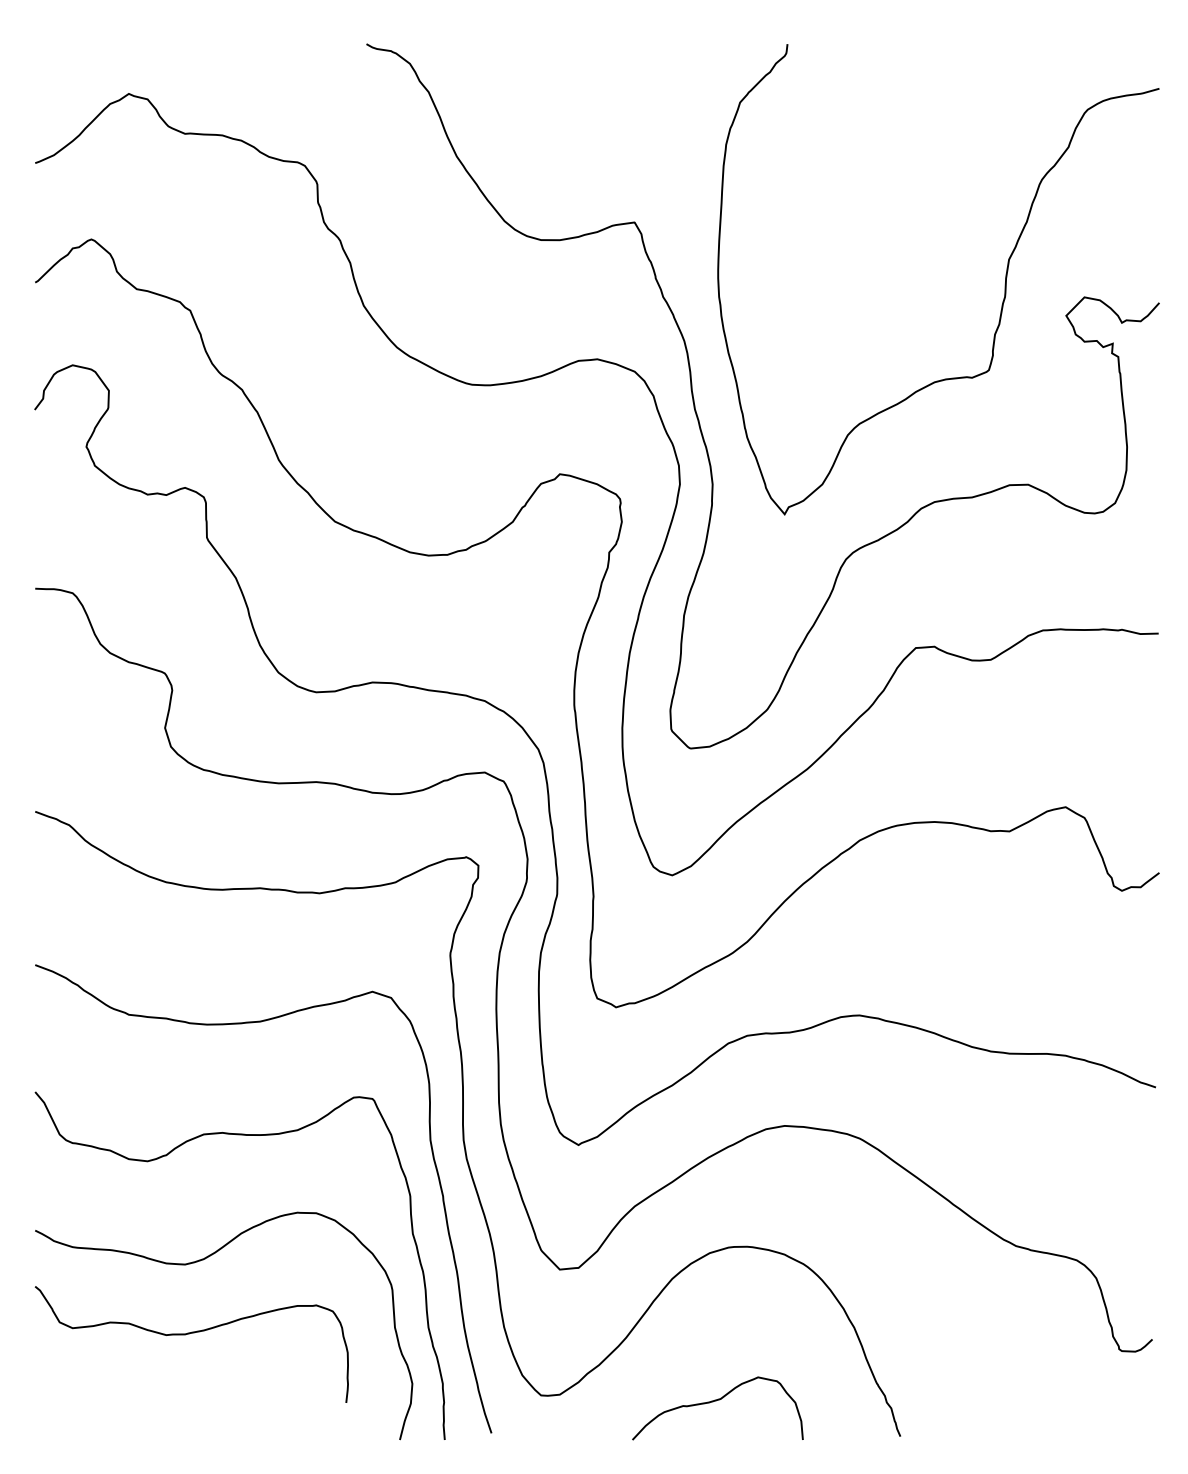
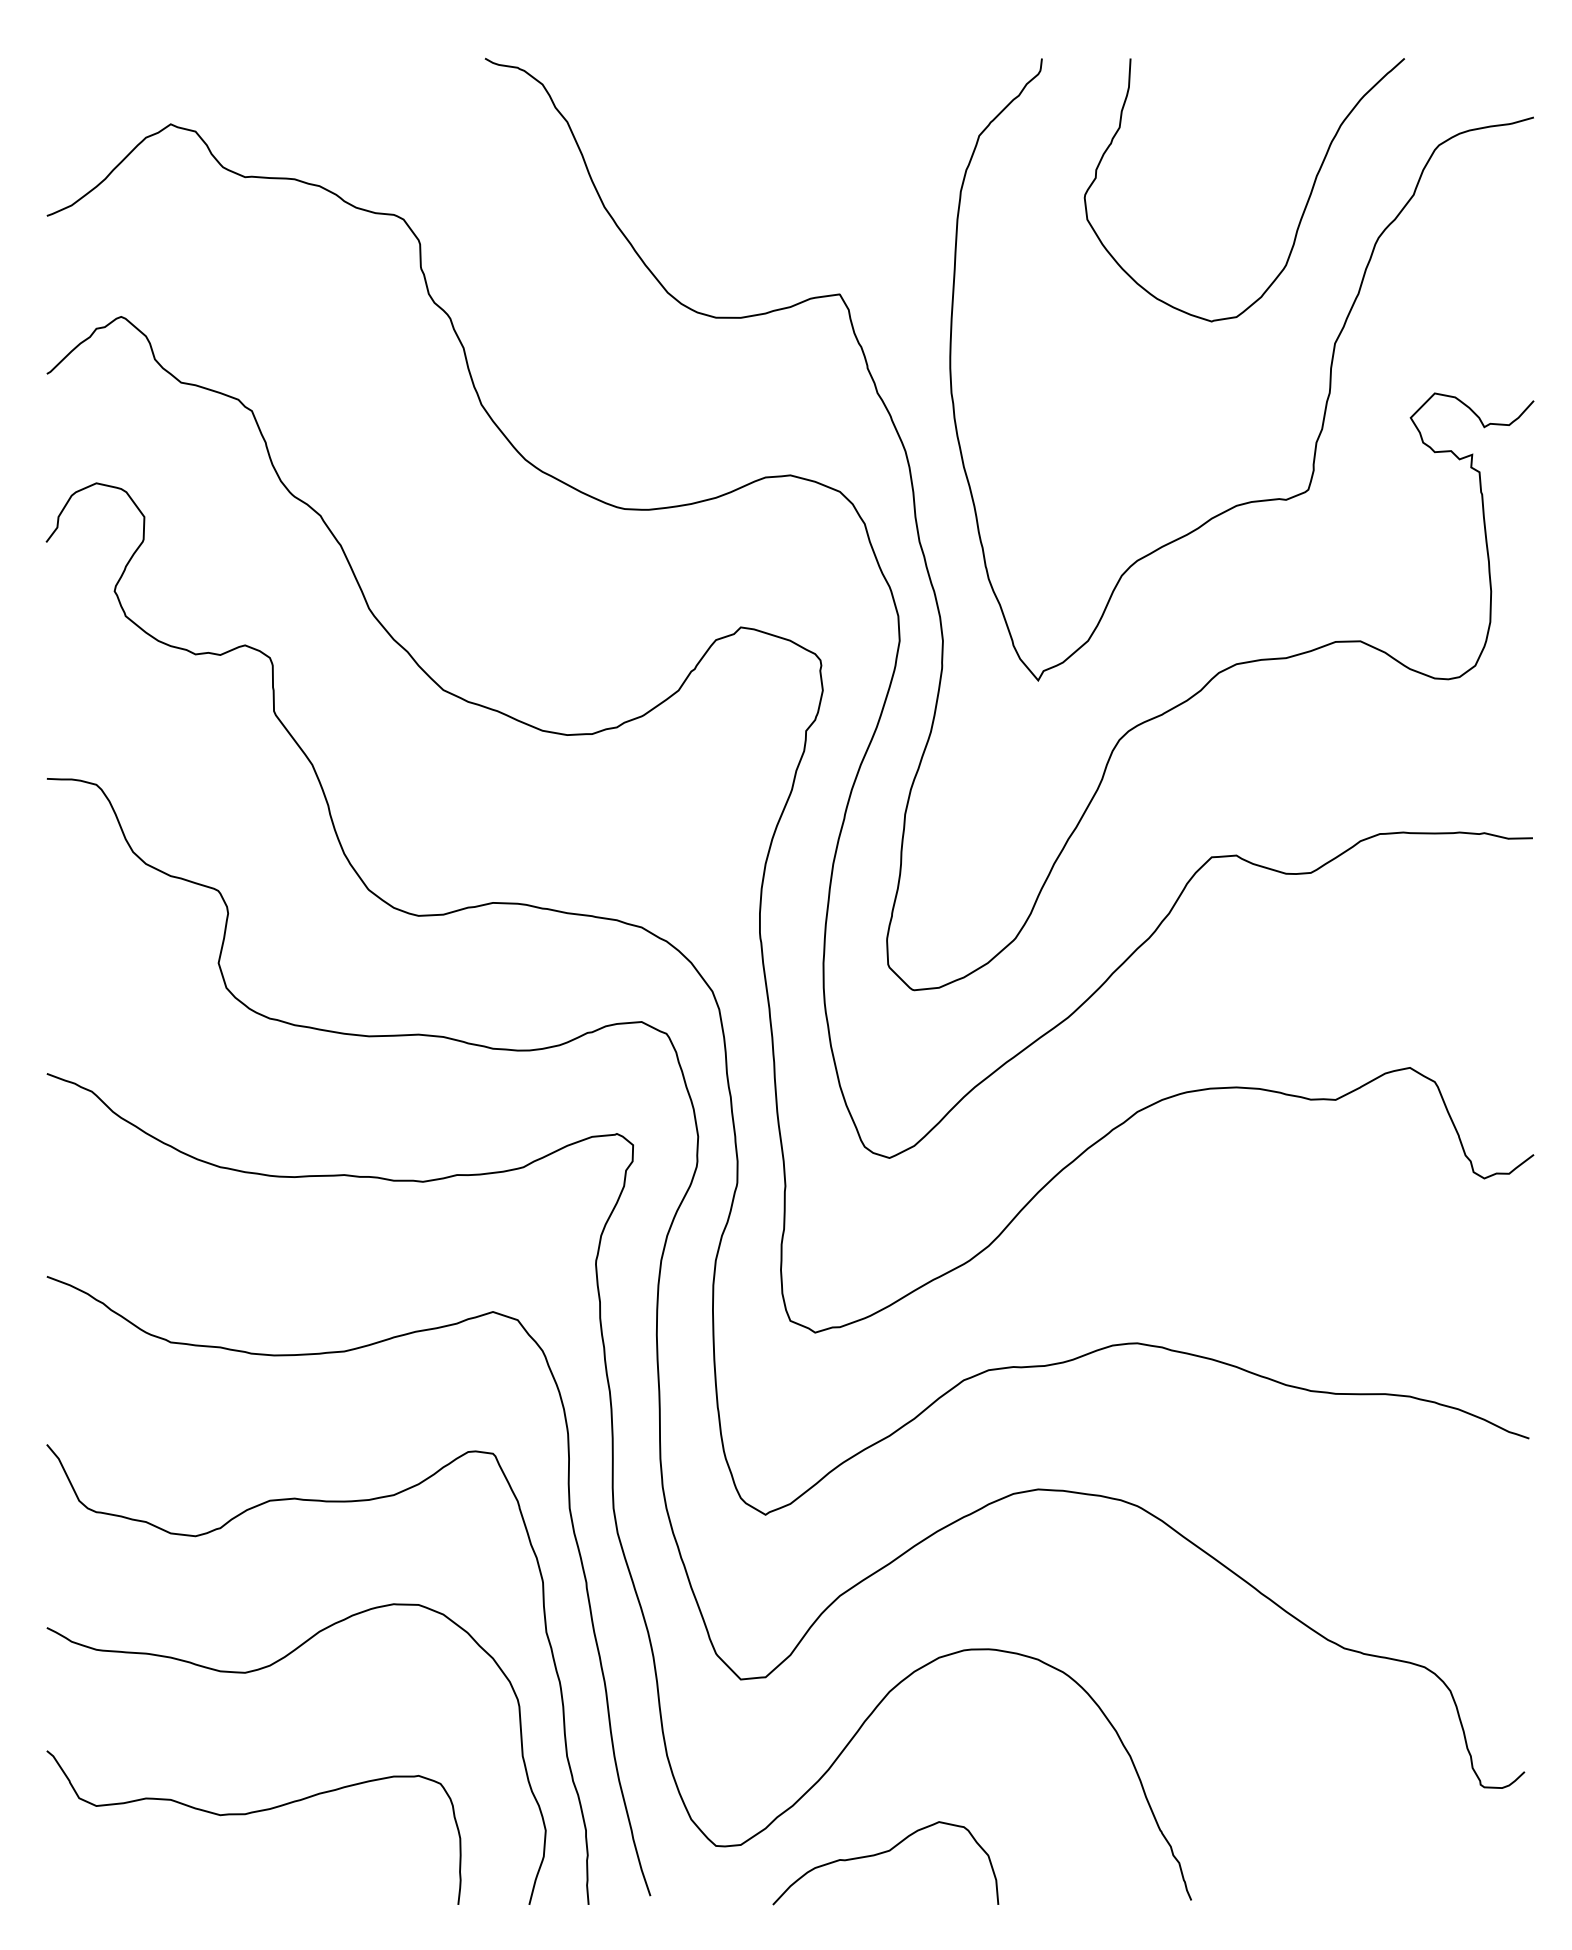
curve: (984, 160) -> (1302, 212), added
curve: (187, 1334) -> (248, 1814), moved
curve: (716, 1401) -> (884, 1853), moved

